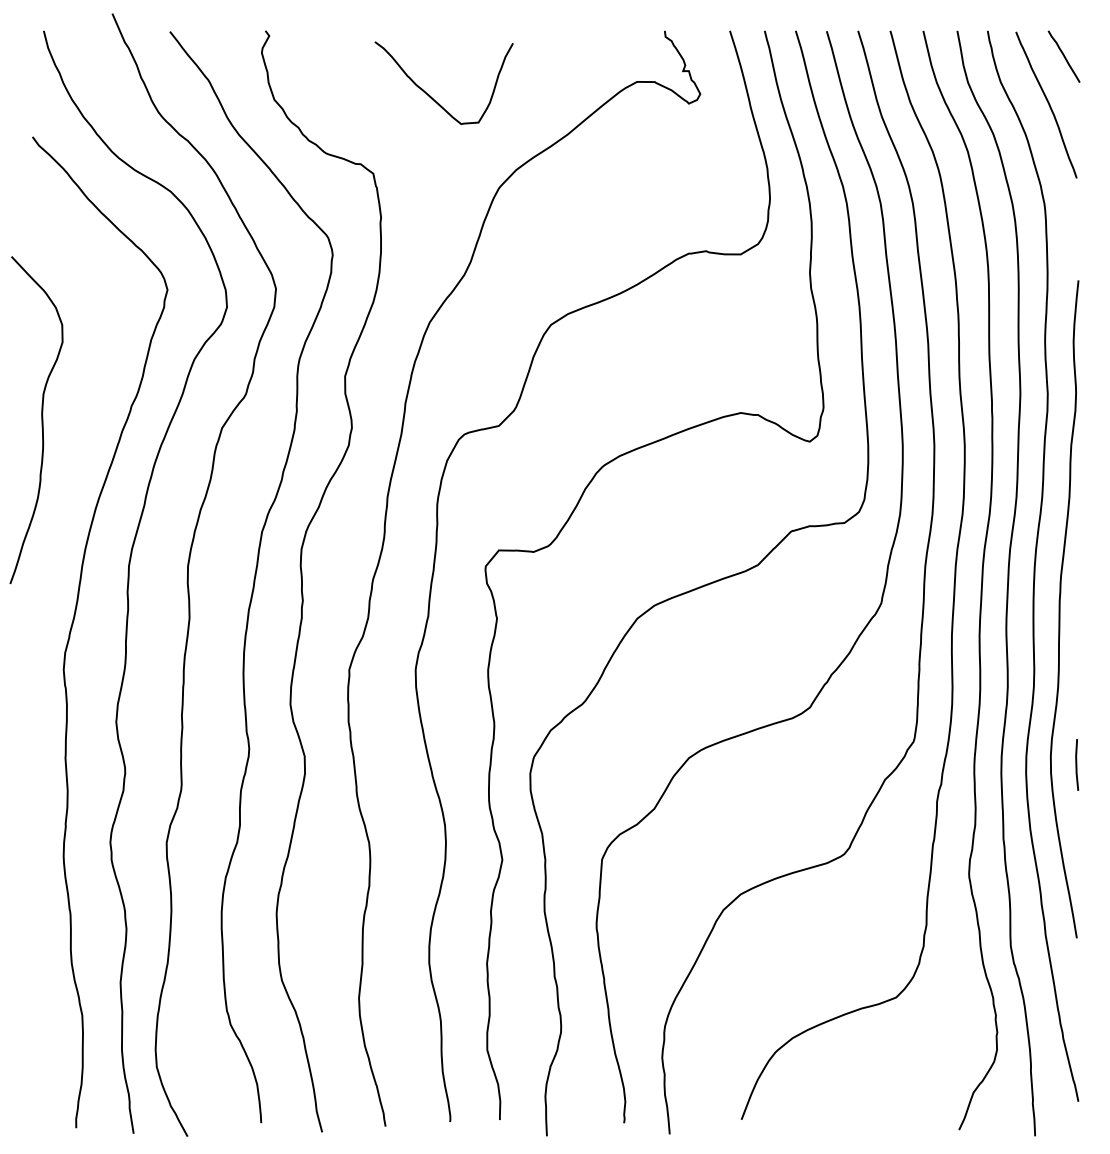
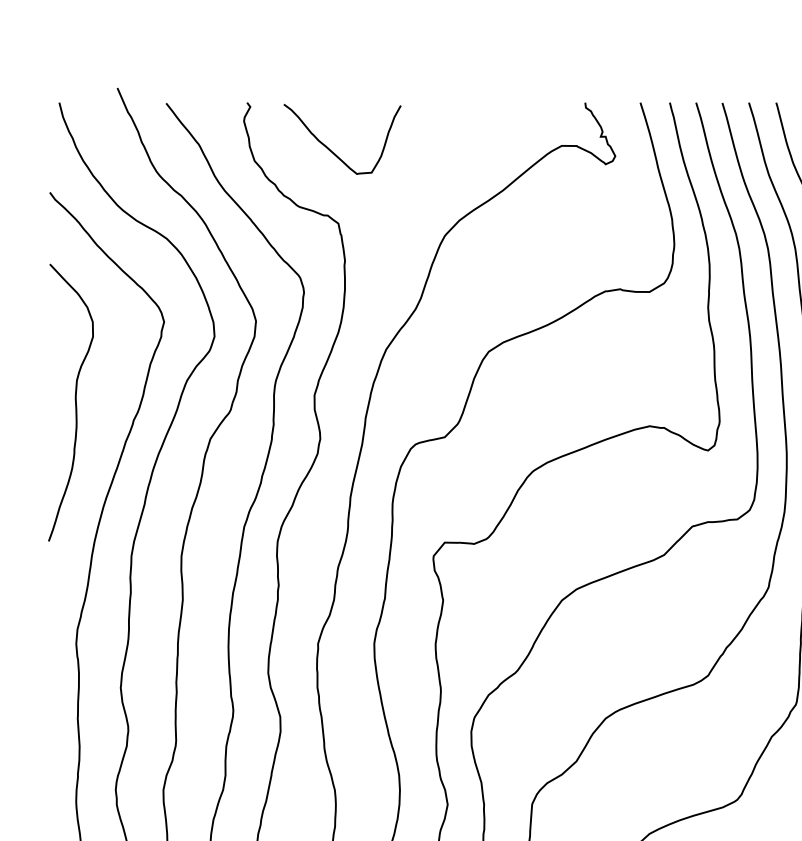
curve: (430, 95) -> (330, 149), moved
curve: (41, 420) -> (75, 402), moved

